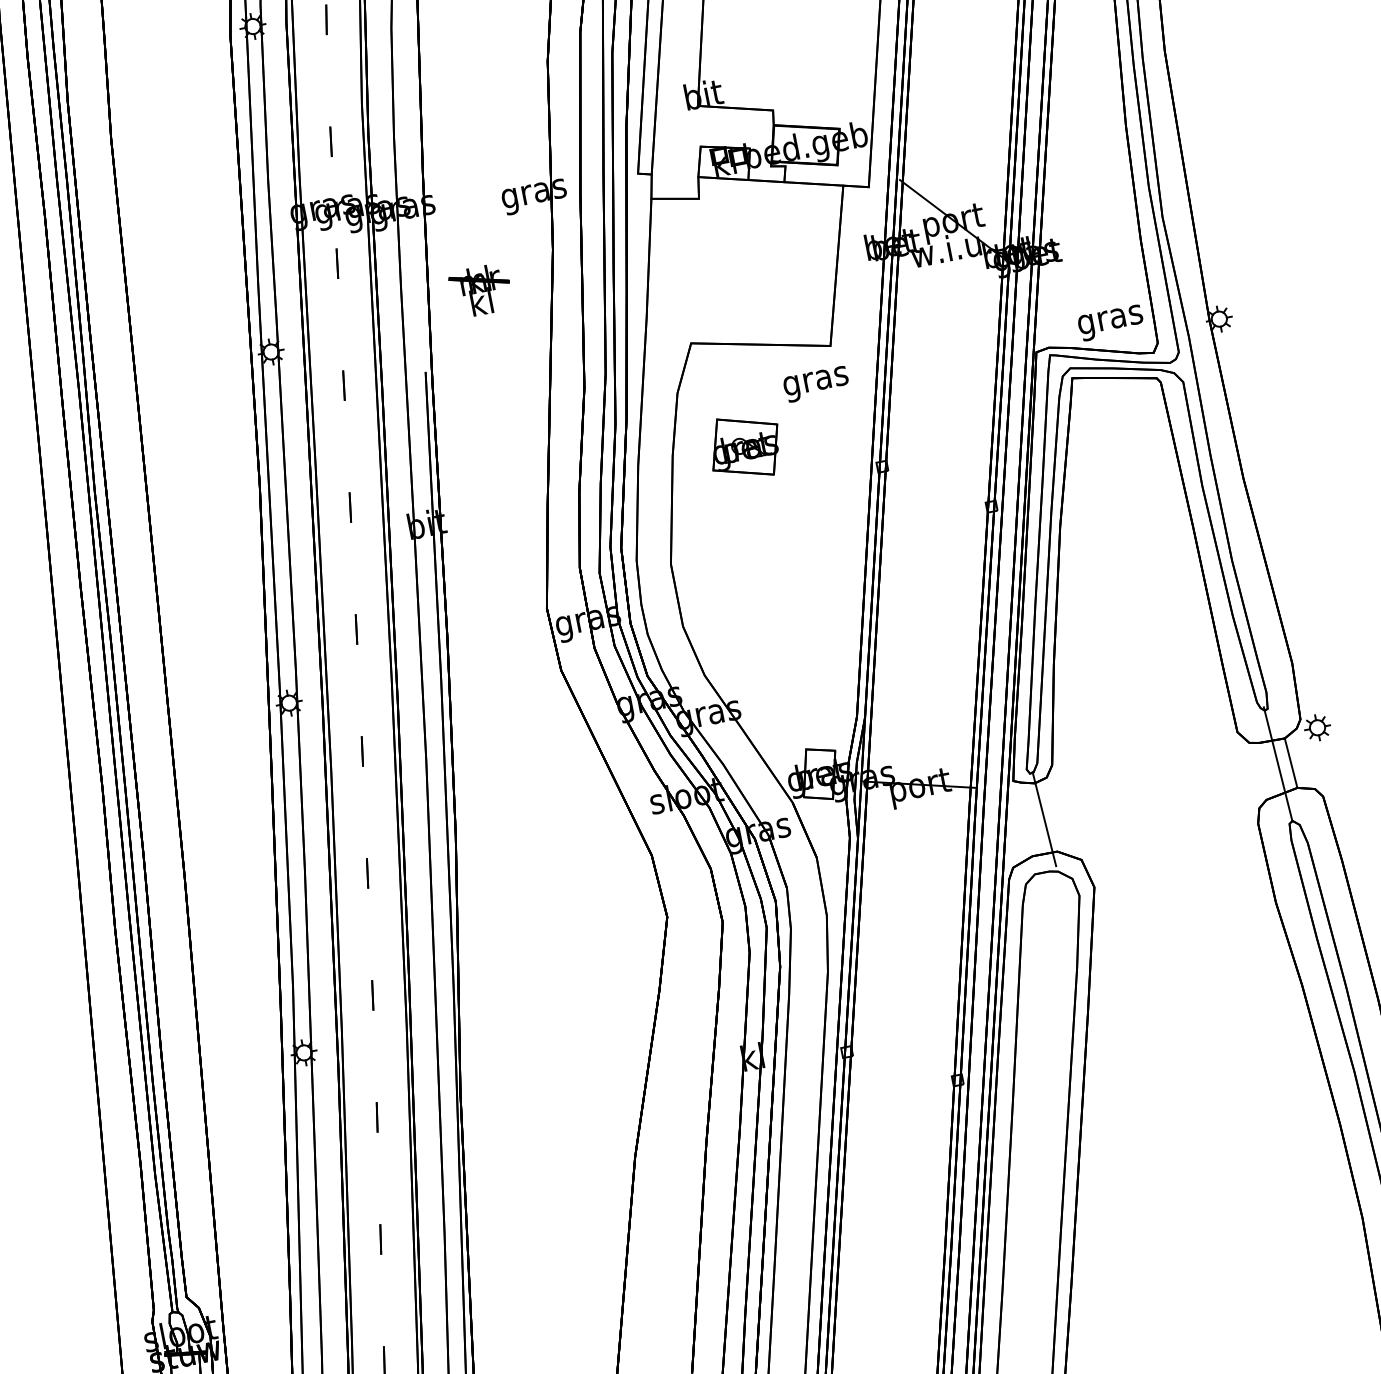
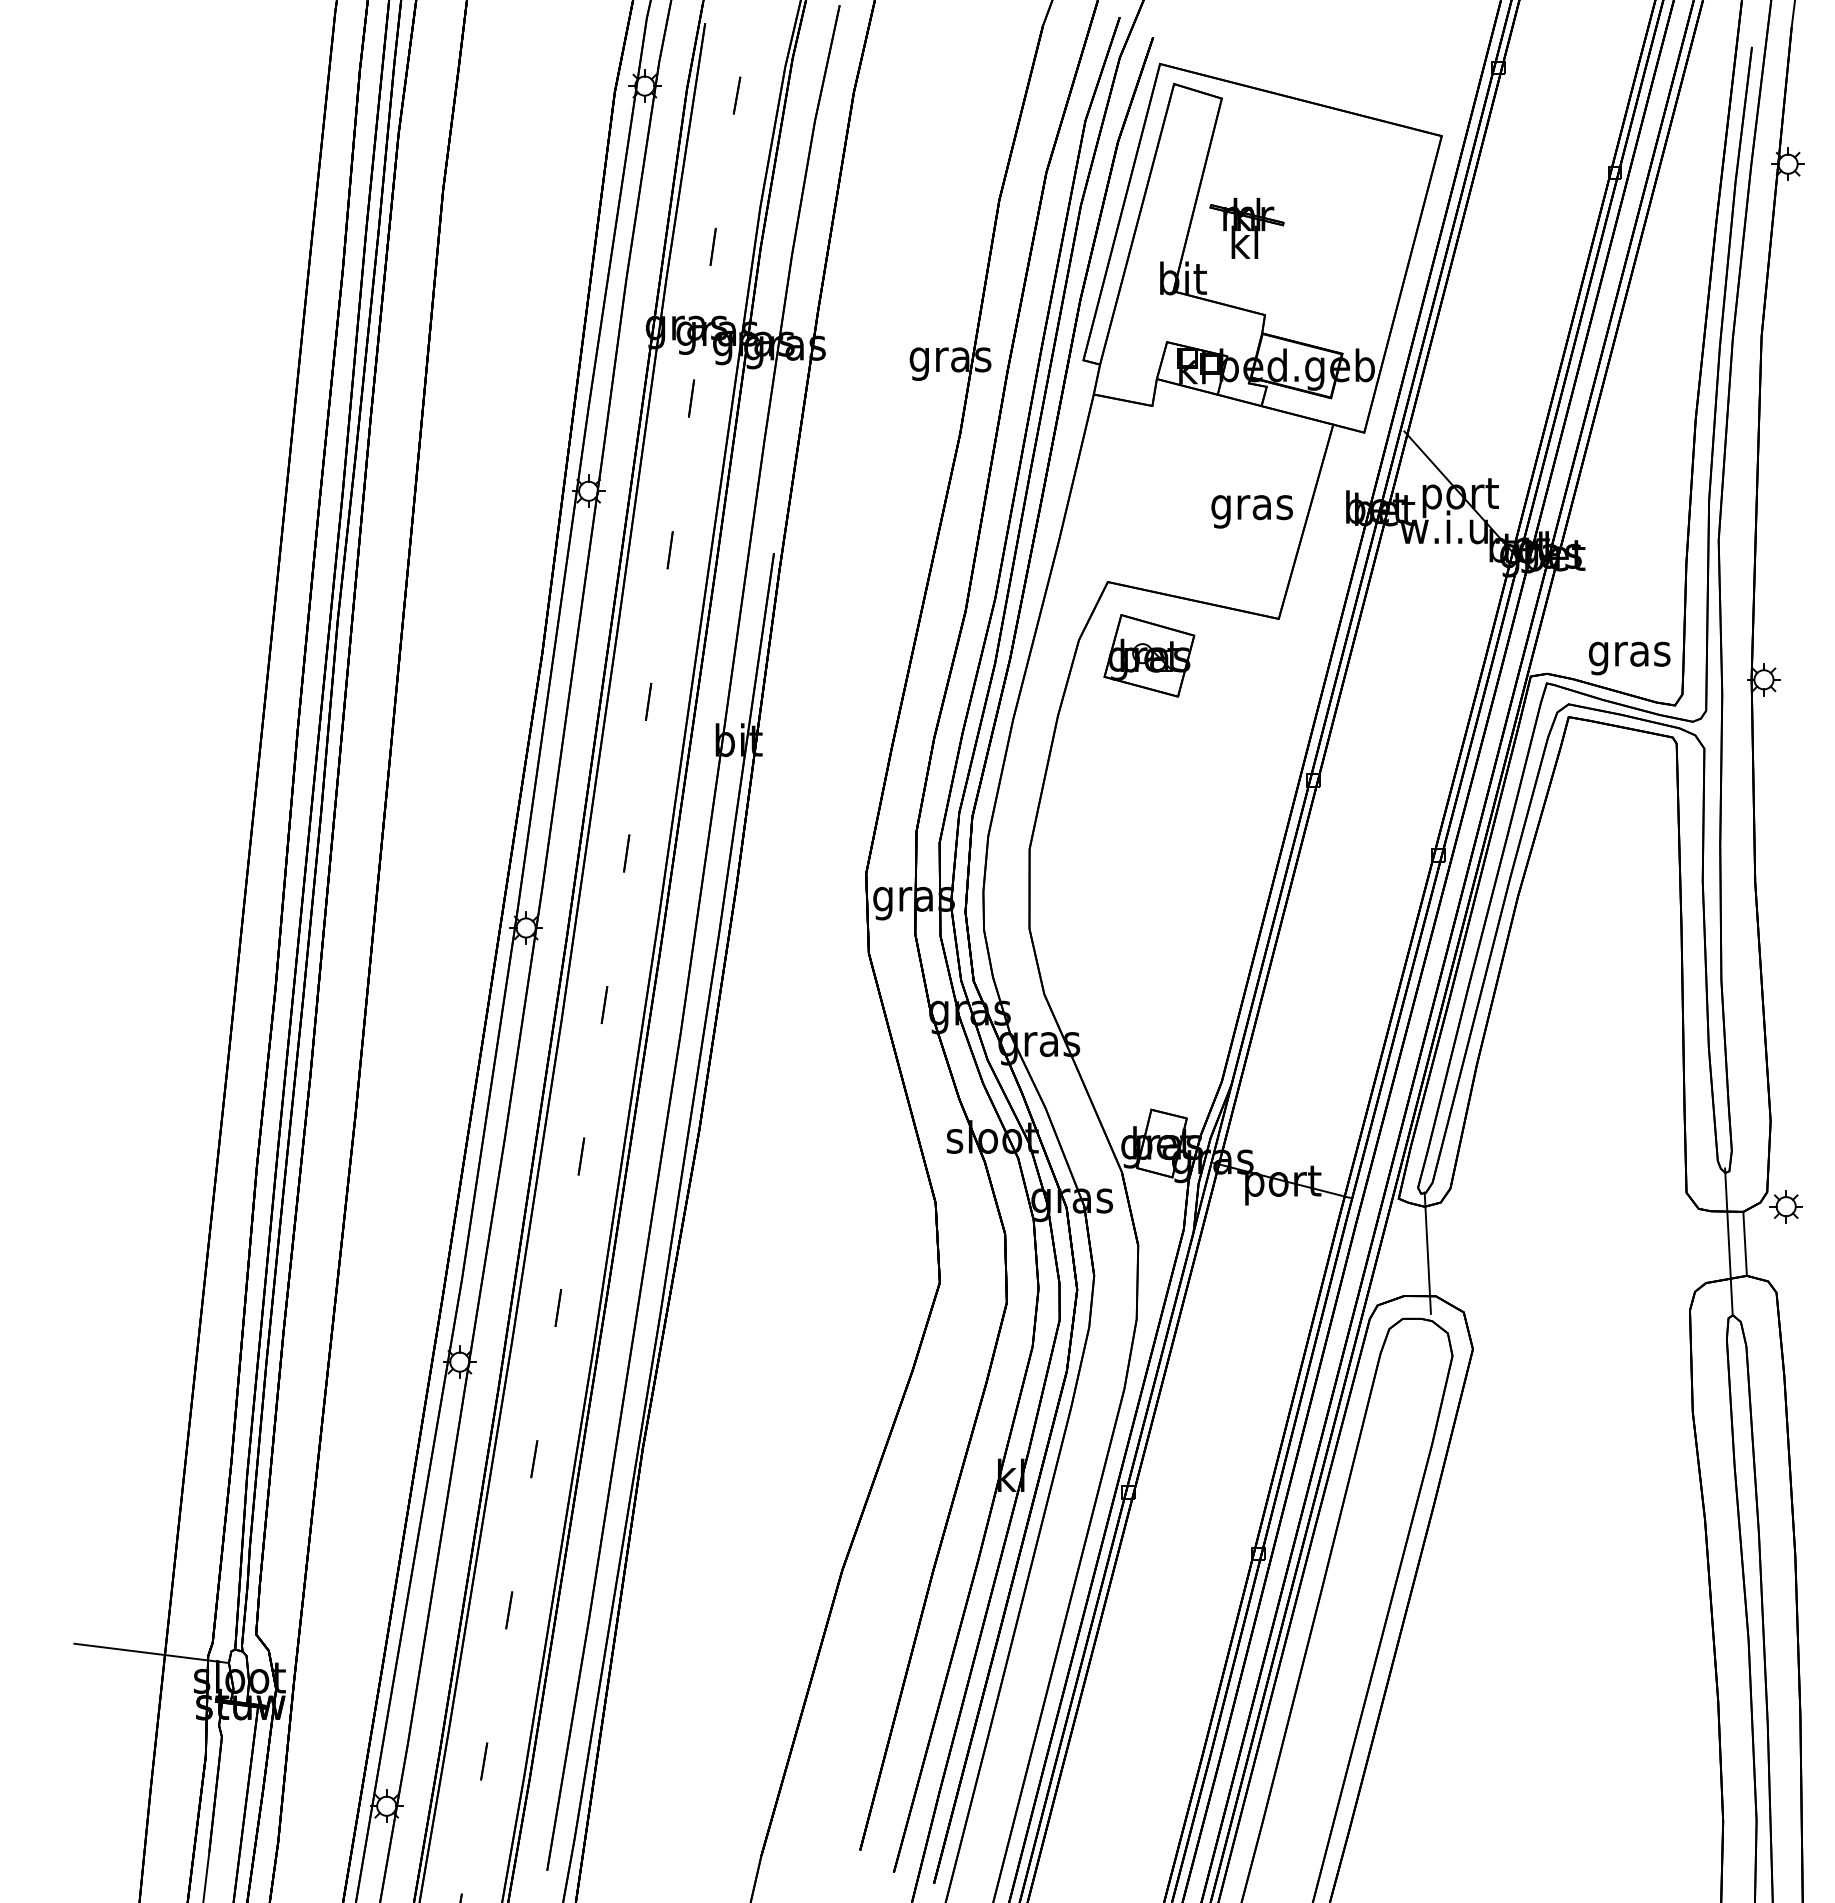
part: (480, 290) -> (1246, 227), moved
text: (815, 384) -> (1251, 511), moved
part: (745, 446) -> (1149, 655), moved
line: (107, 1328) -> (151, 1653), added

